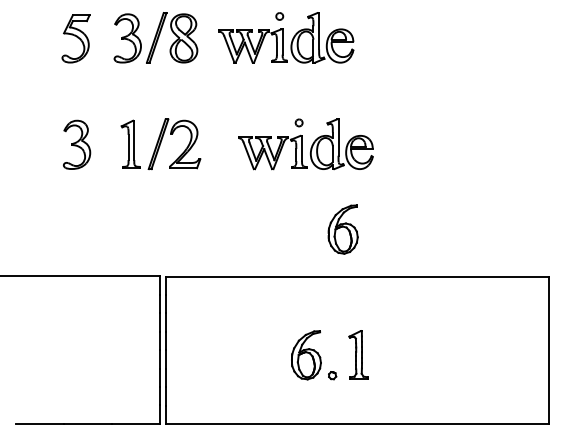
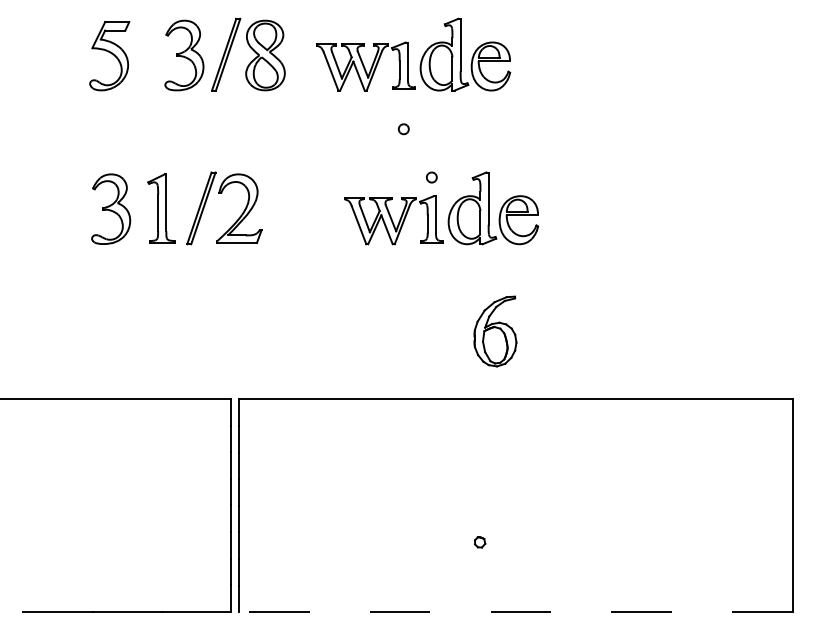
part: (279, 16) -> (403, 129), moved
part: (160, 144) -> (204, 208), moved
part: (358, 354) -> (517, 511), removed
part: (306, 355) -> (442, 513), removed
line: (357, 423) -> (516, 611), solid -> dashed

